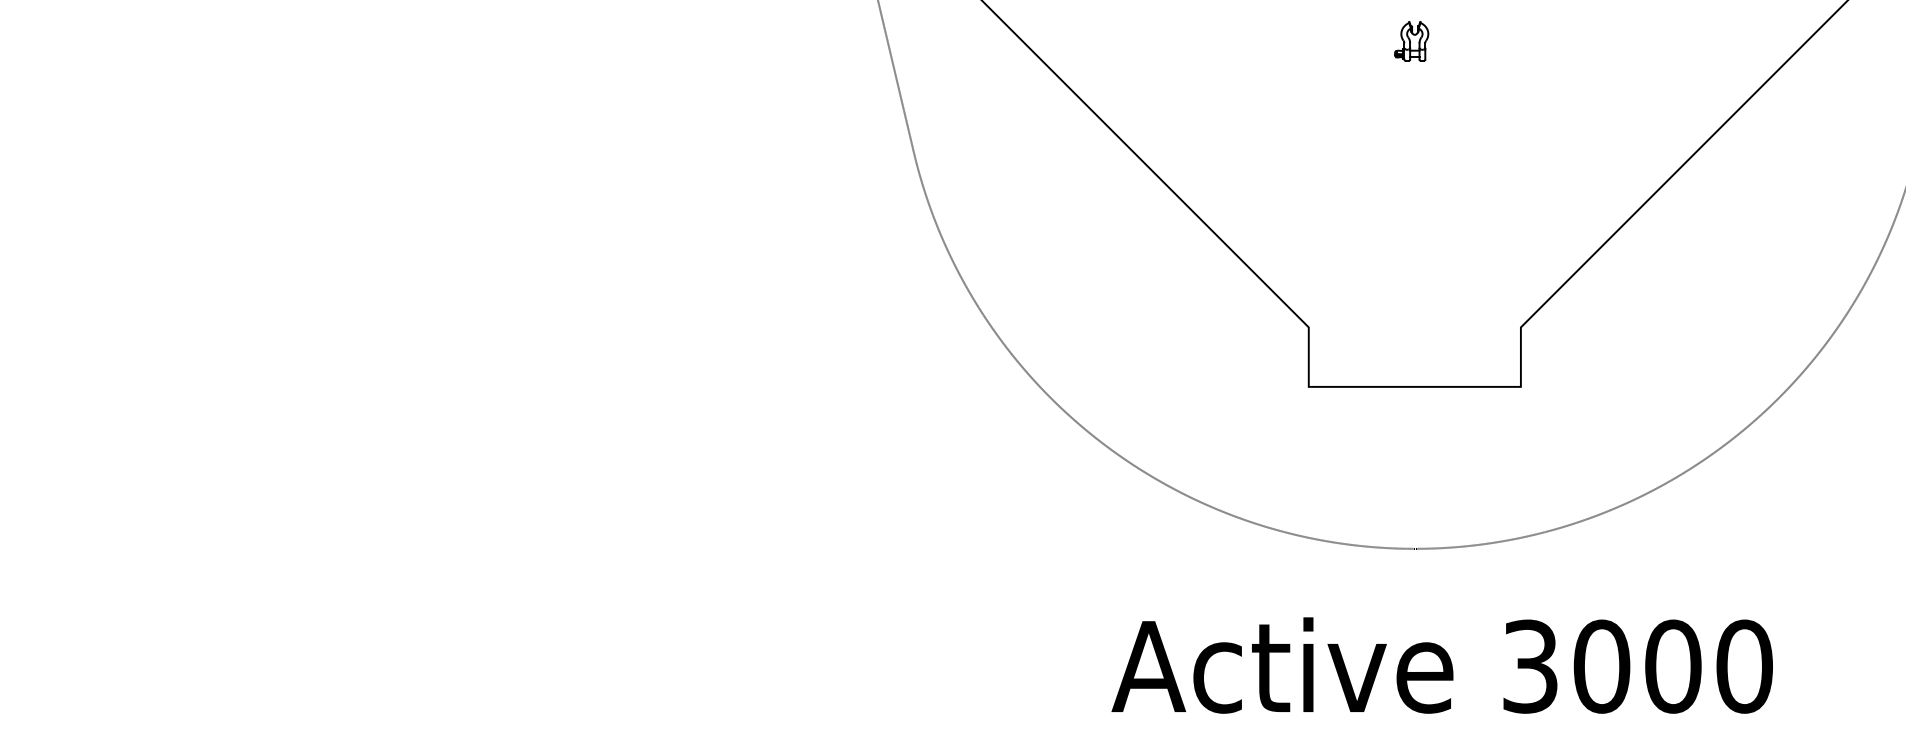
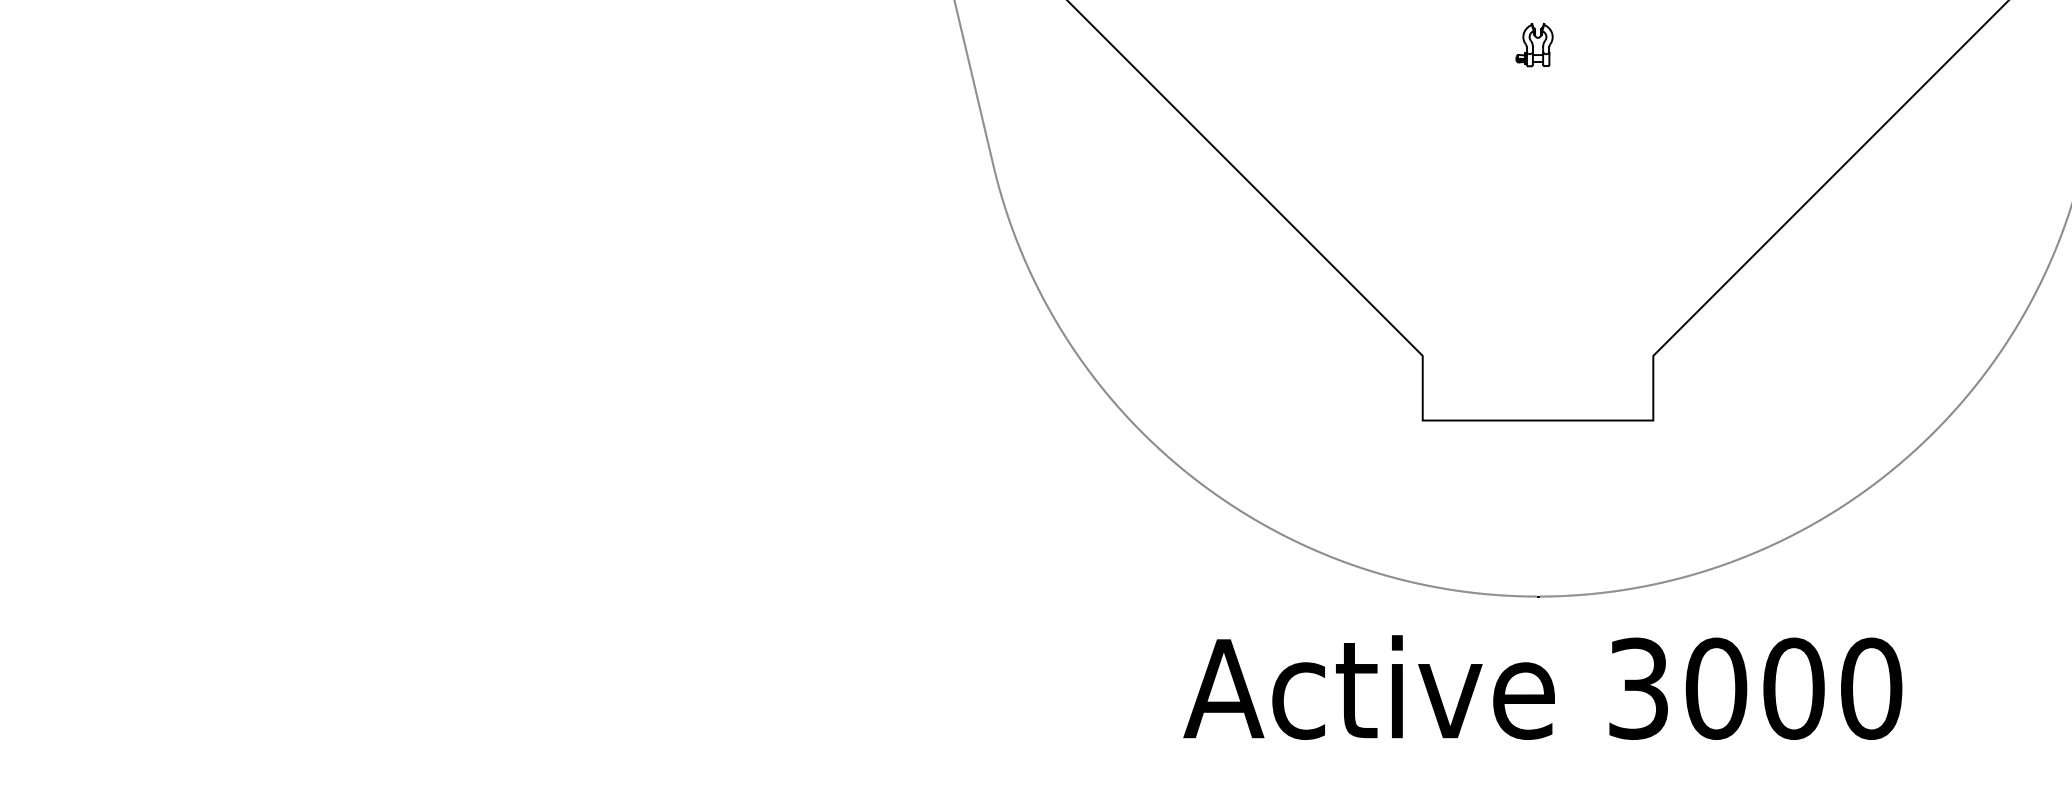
text: (1441, 665) -> (1541, 687), moved

